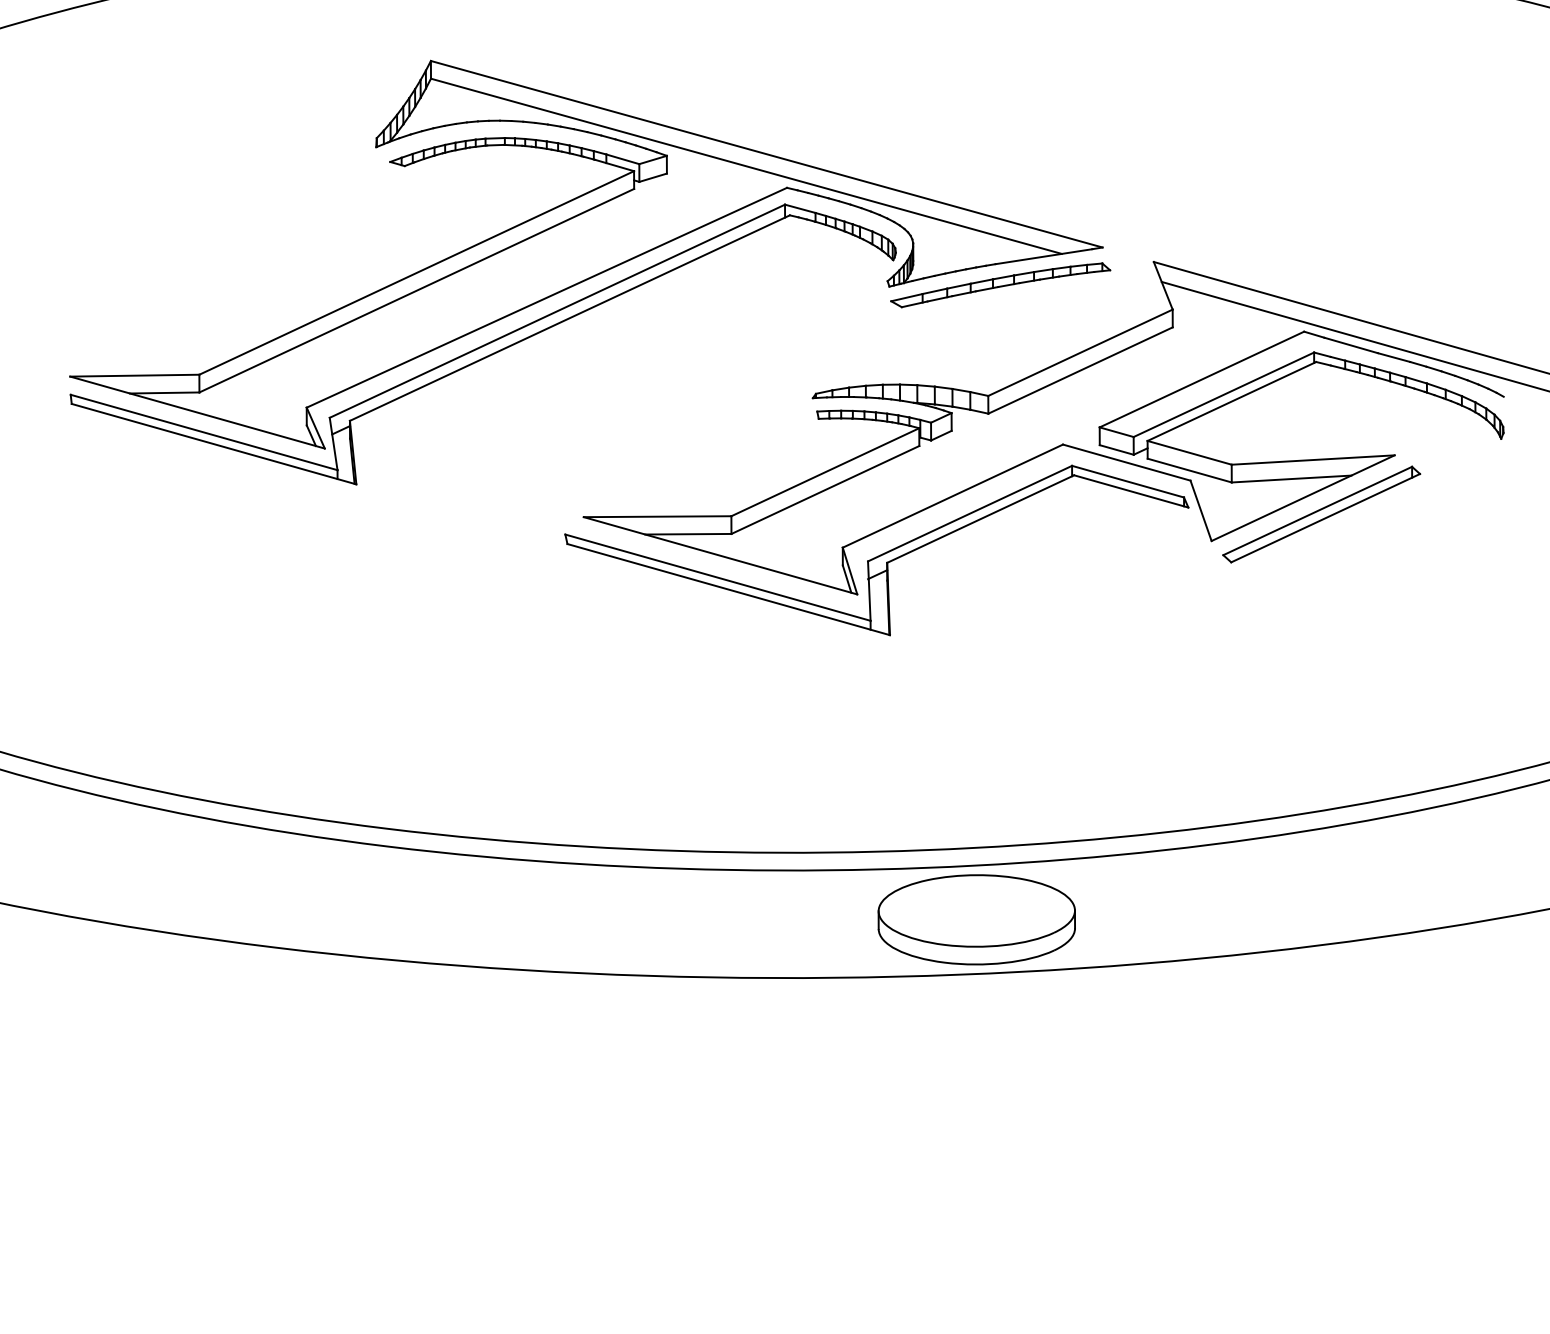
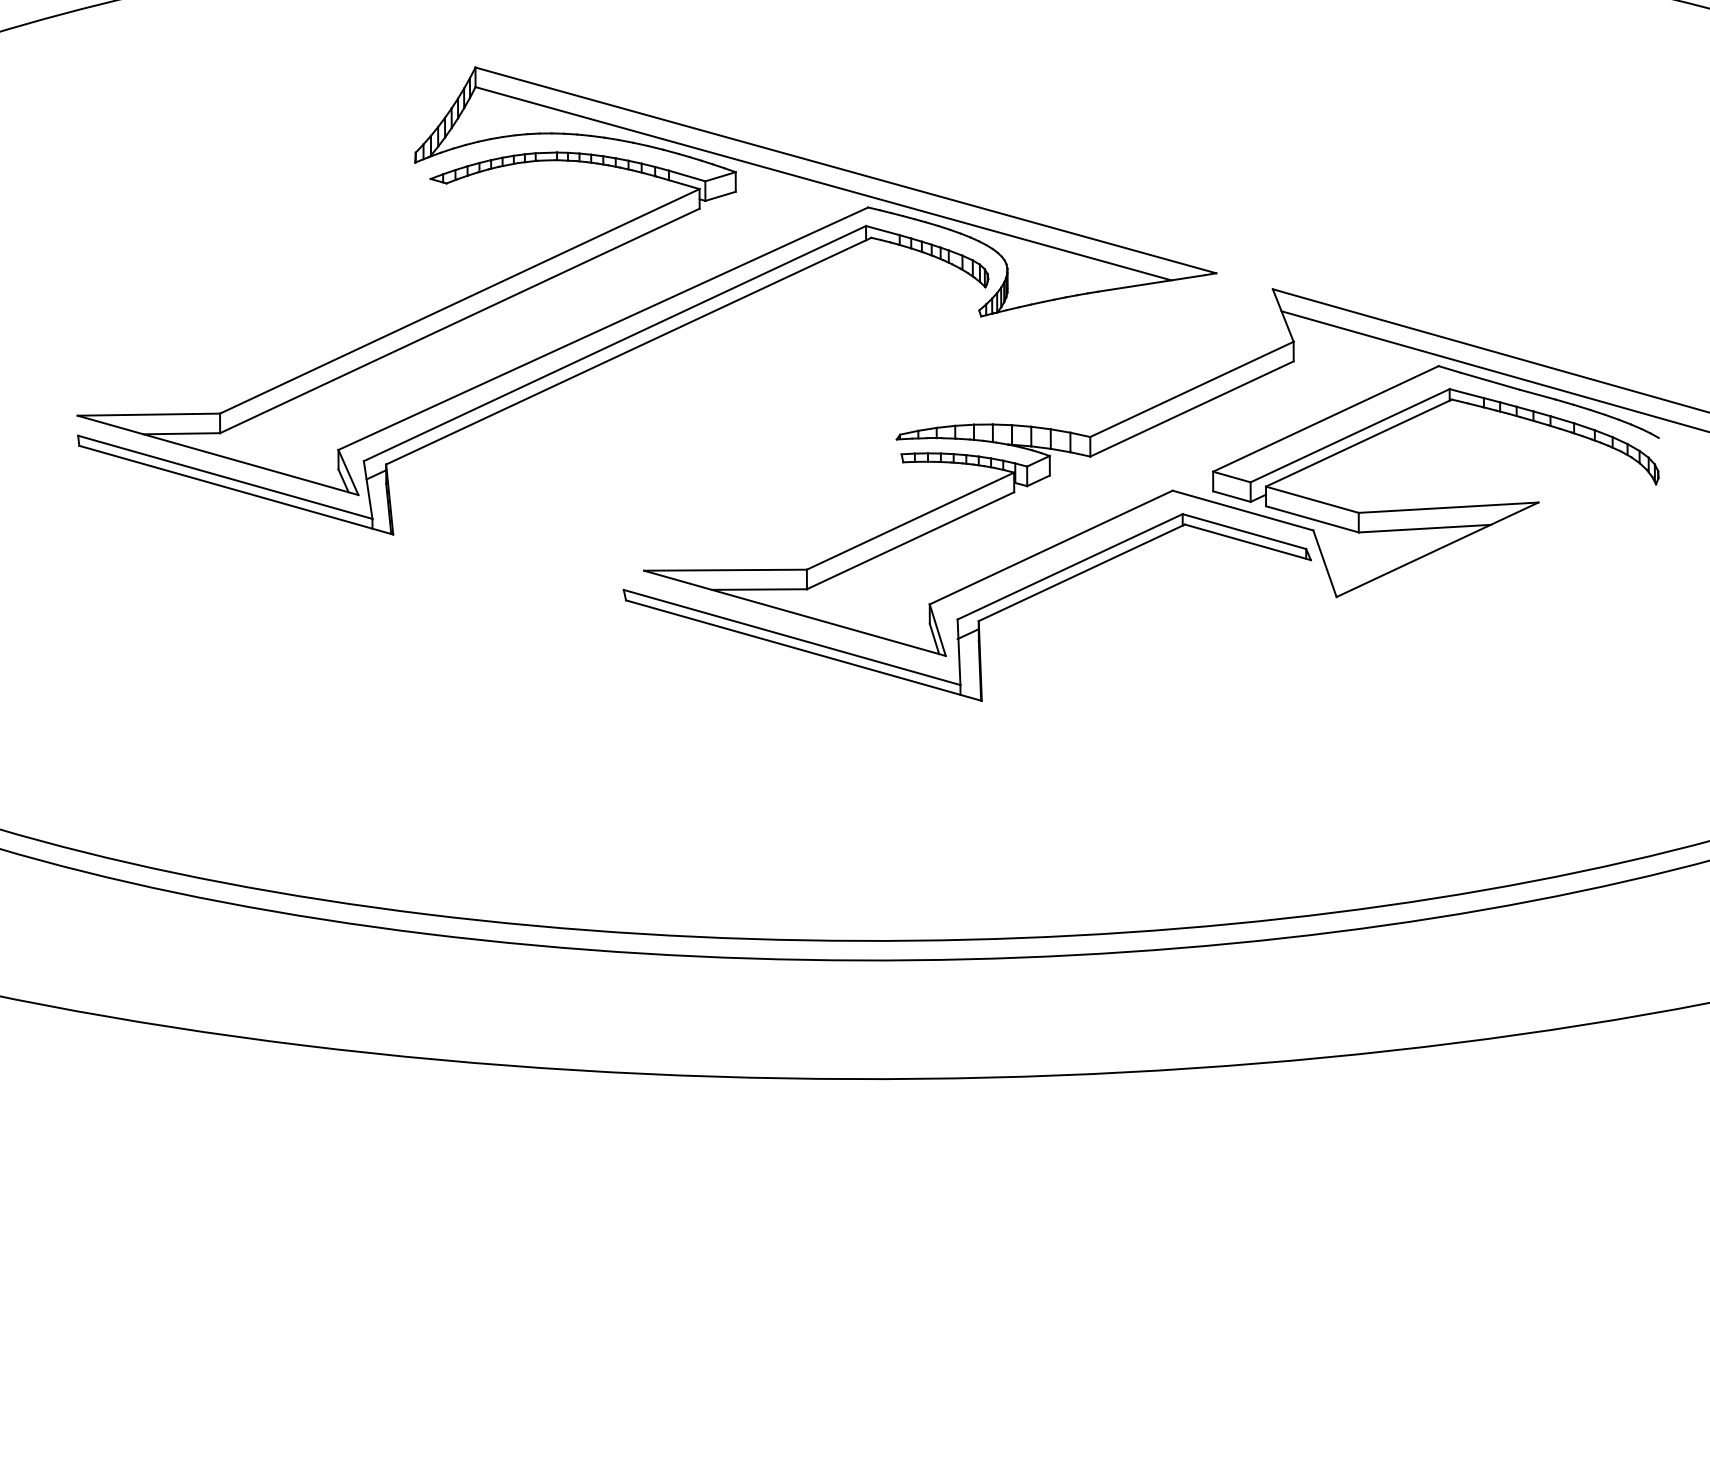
part: (1000, 284) -> (1103, 314), removed
part: (1321, 514) -> (1457, 567), removed
part: (976, 919) -> (1077, 1014), removed

